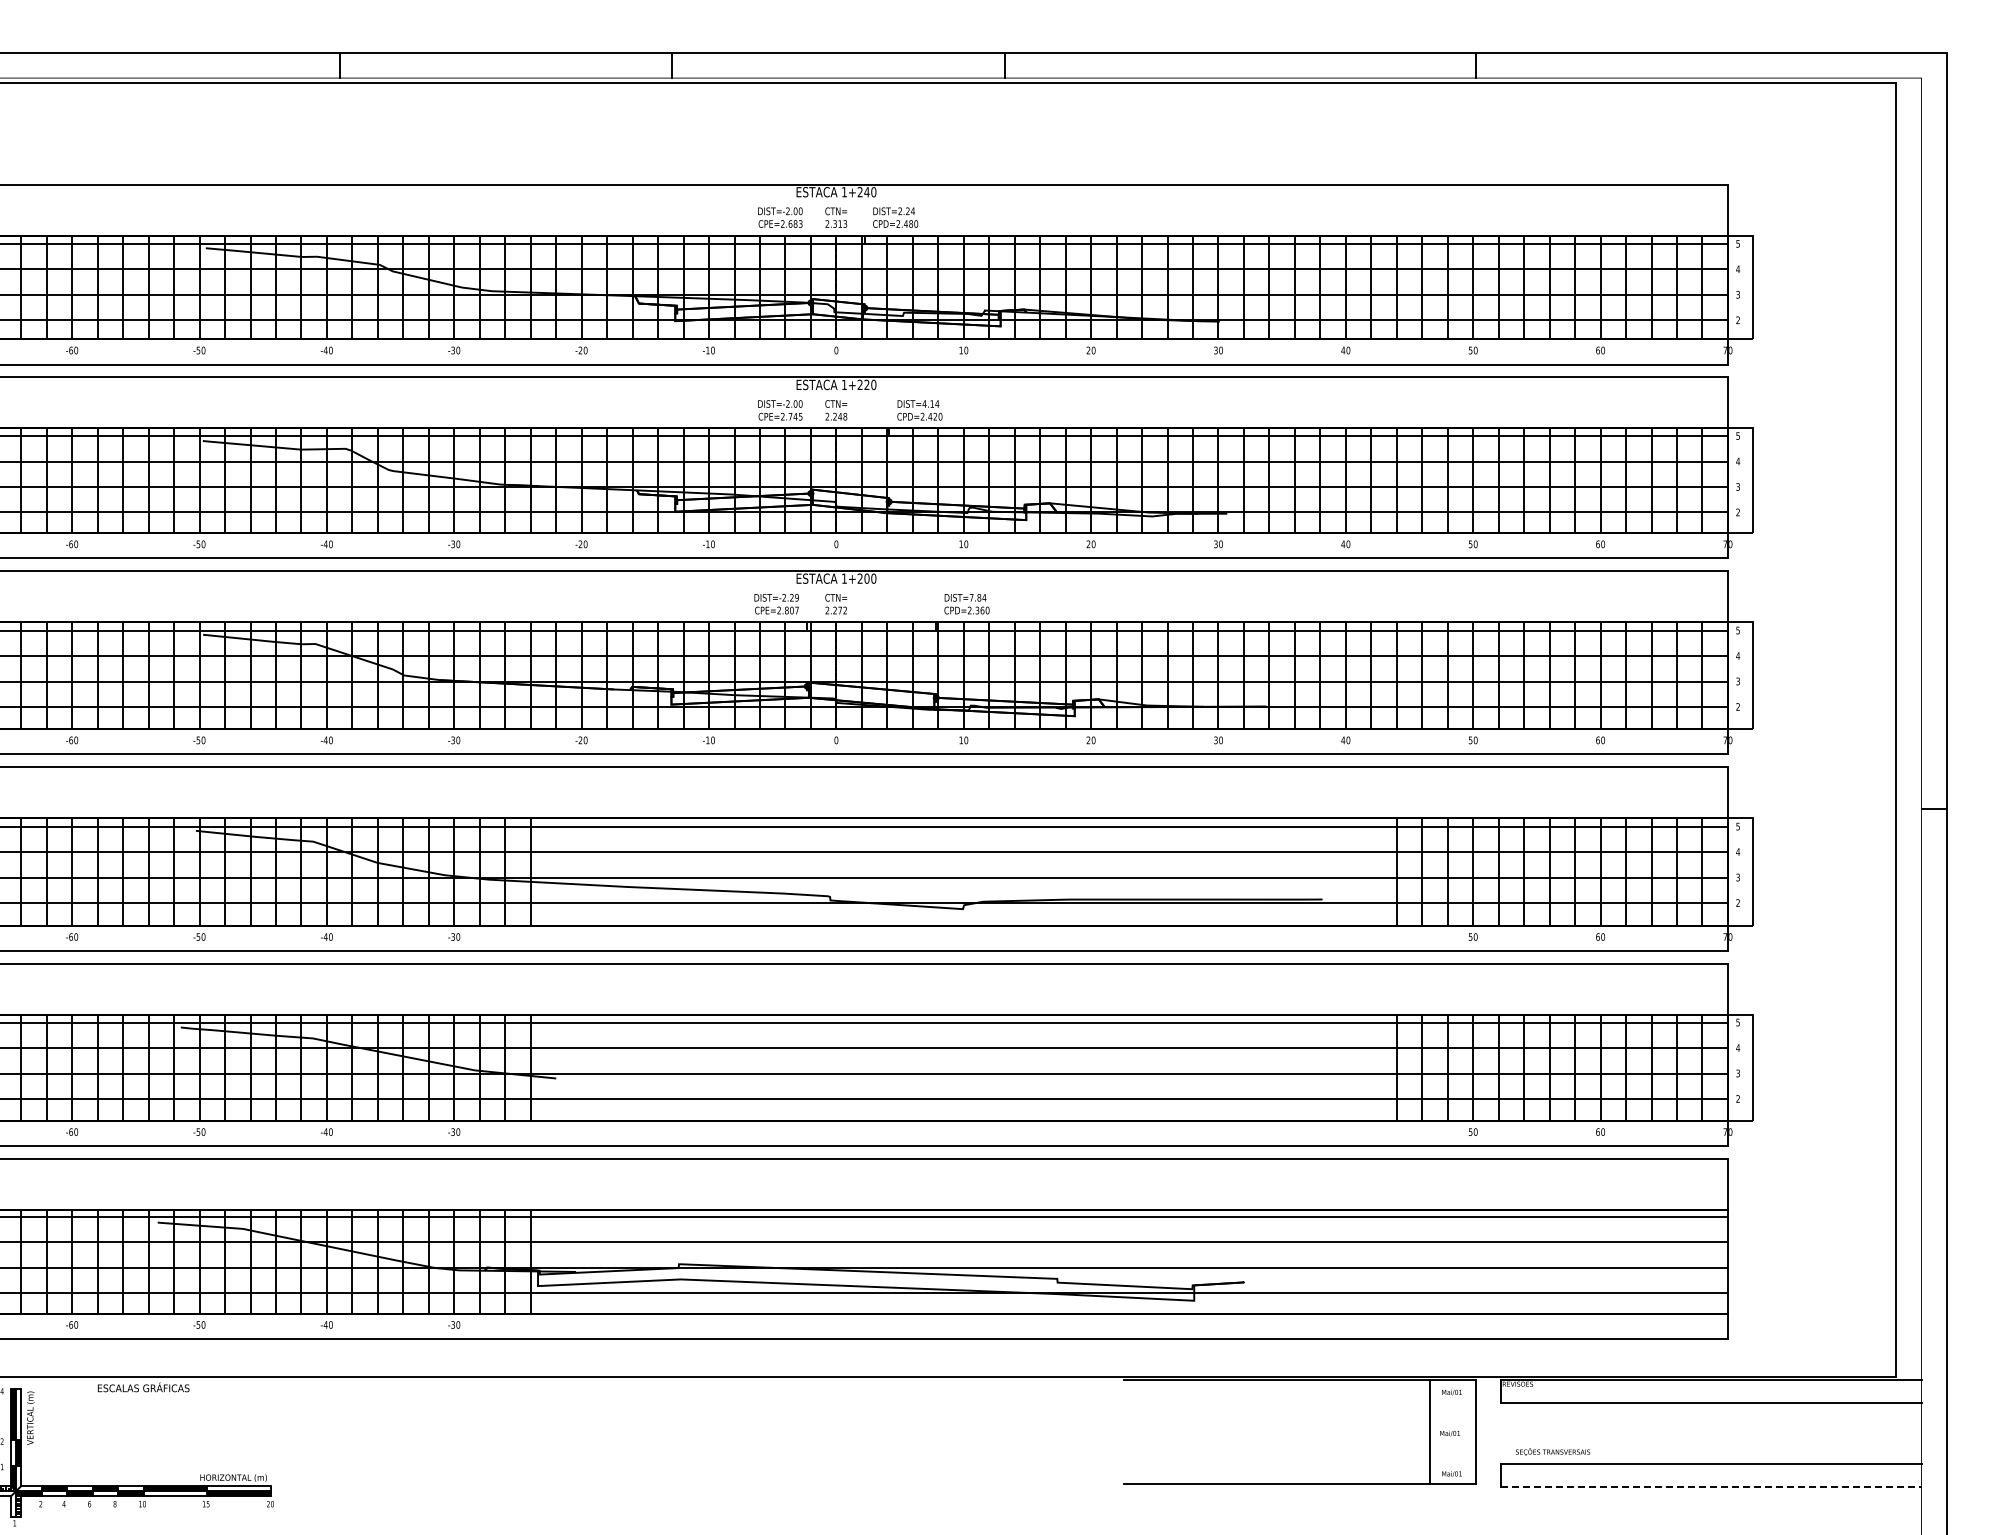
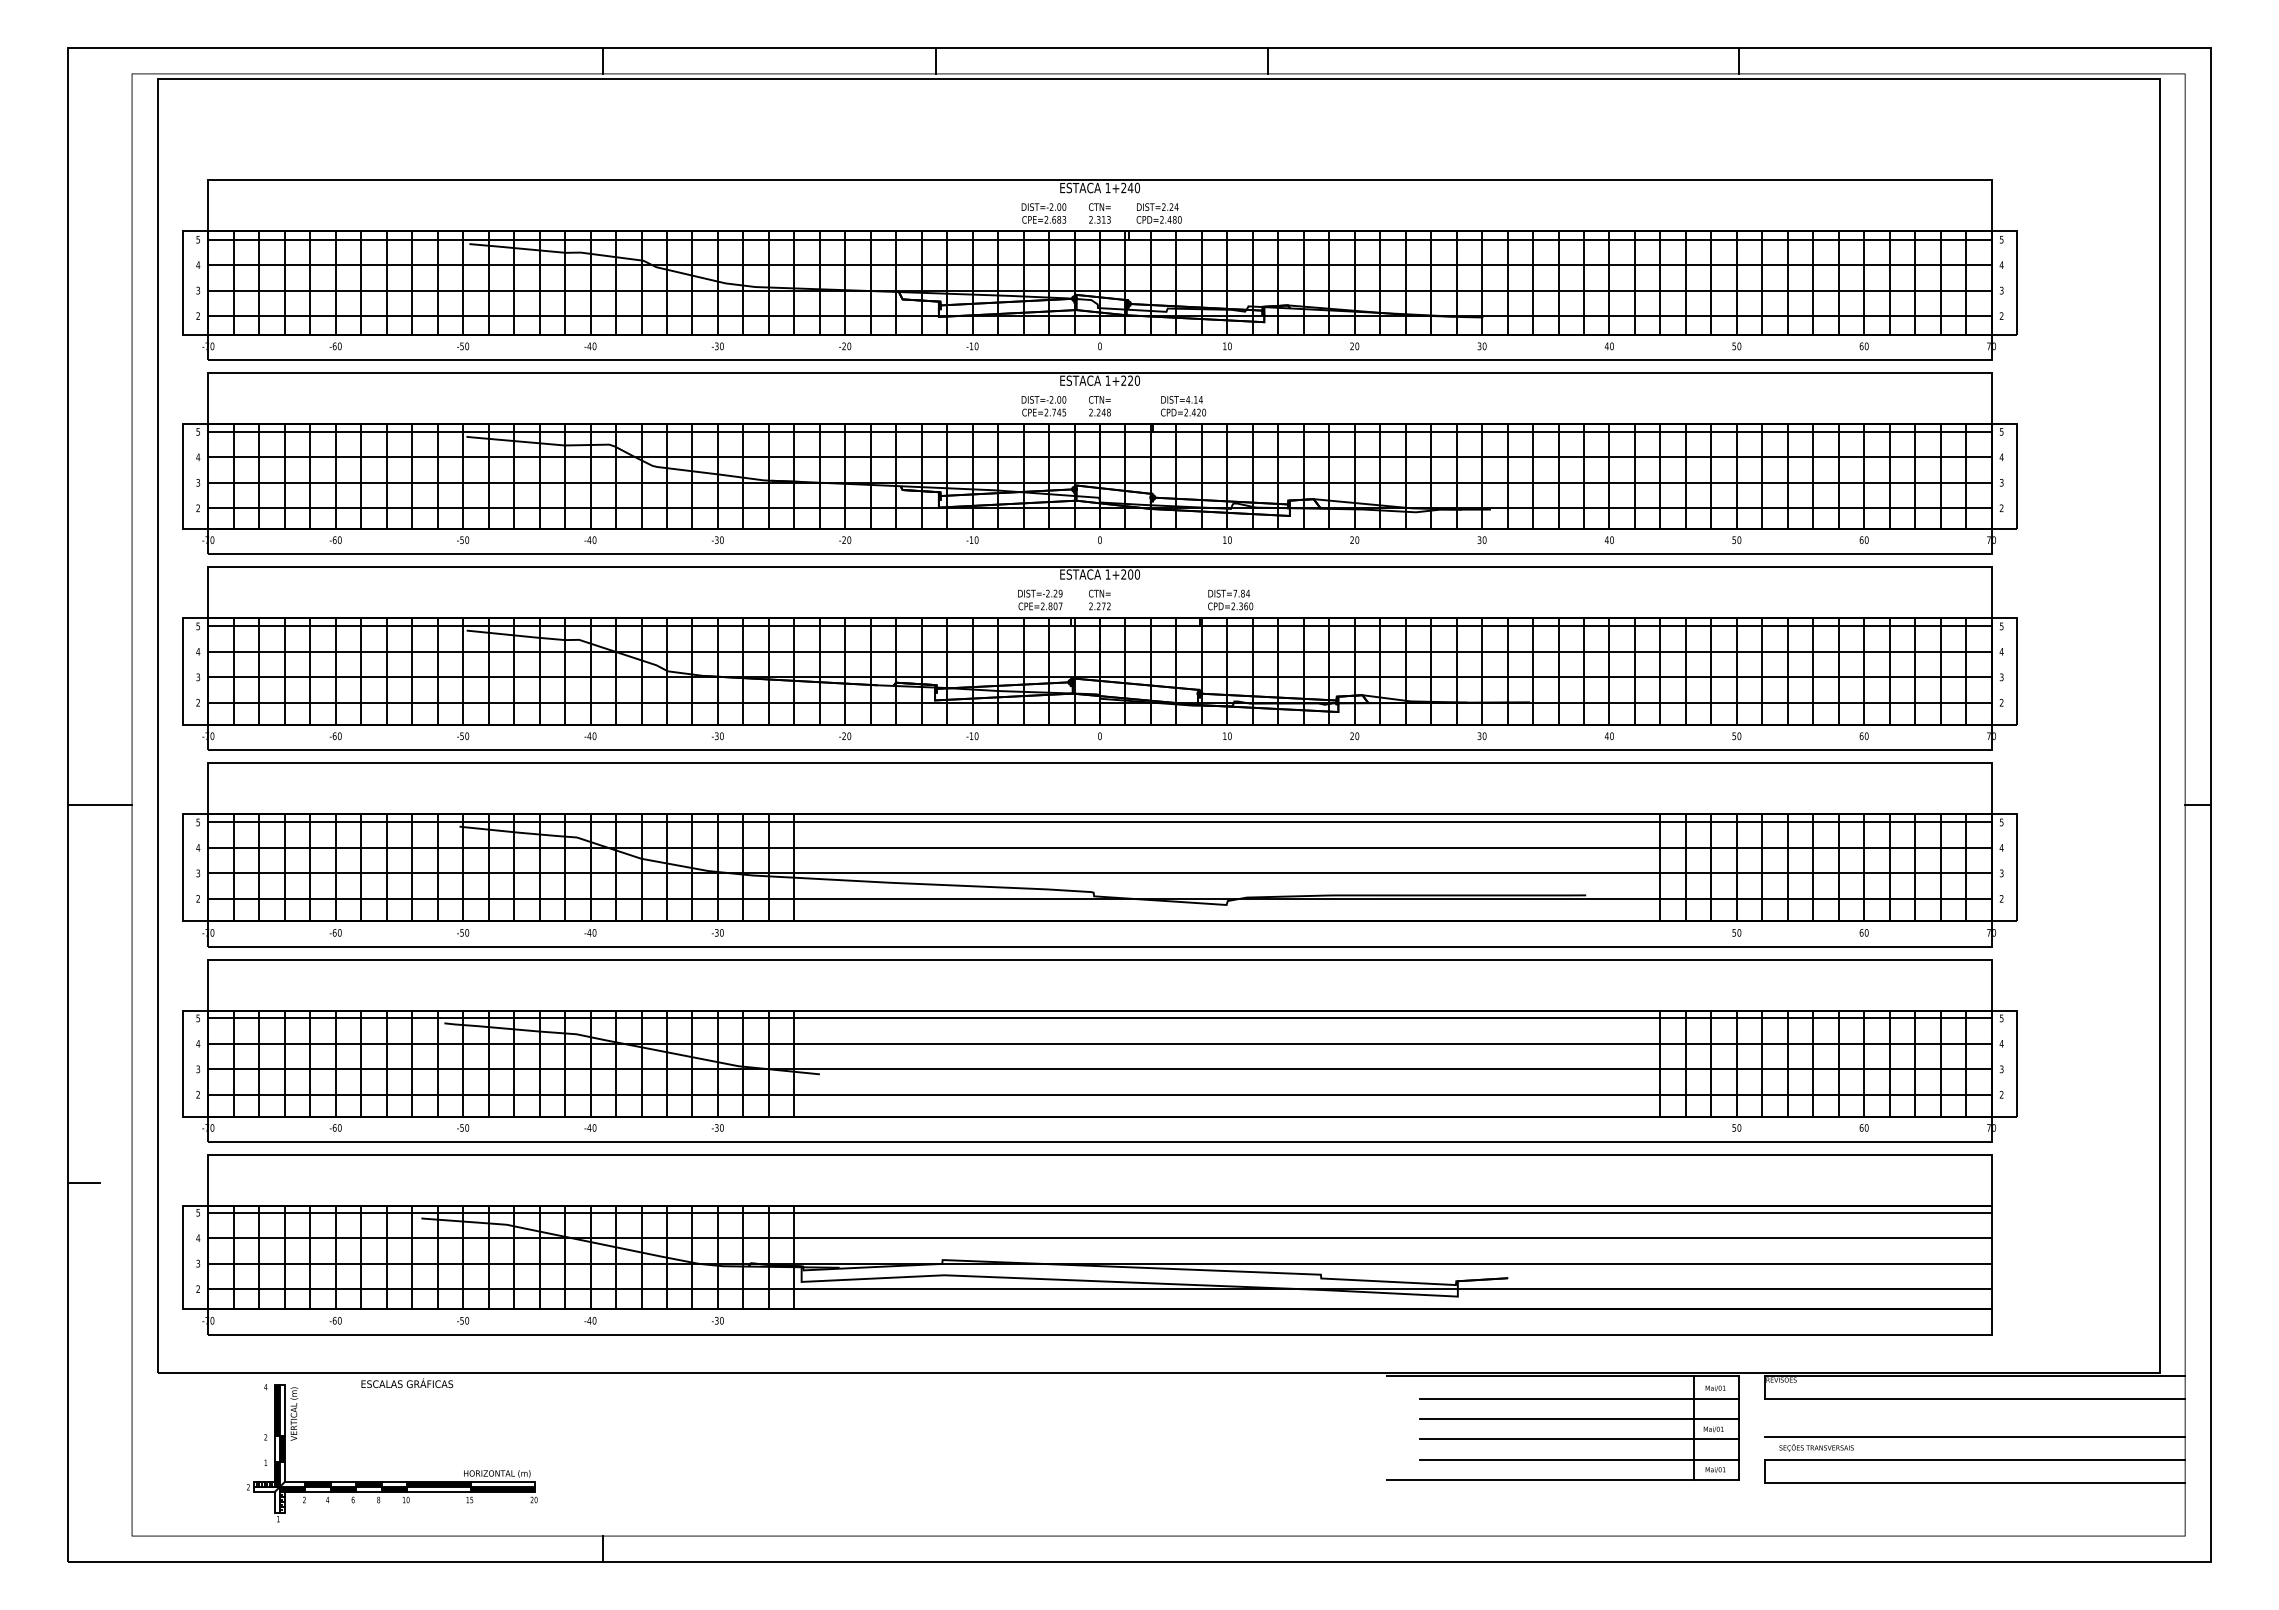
line: (1315, 1402) -> (1579, 1398), added
line: (1315, 1422) -> (1579, 1418), added
line: (1710, 1440) -> (1974, 1436), added
line: (1315, 1443) -> (1579, 1439), added
line: (1315, 1463) -> (1579, 1459), added
line: (1711, 1486) -> (1975, 1482), dashed -> solid

